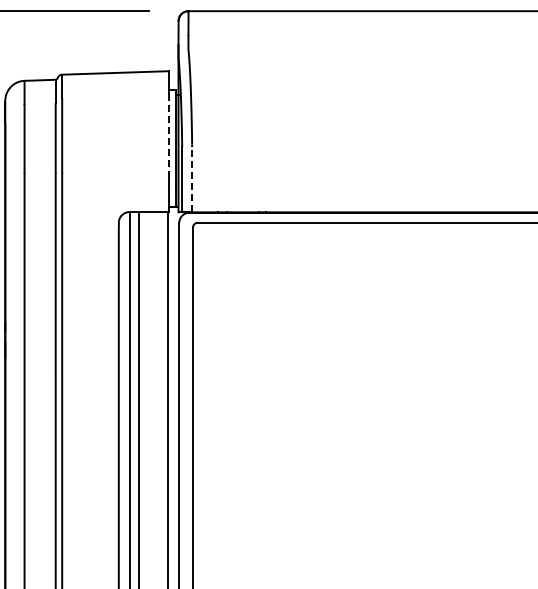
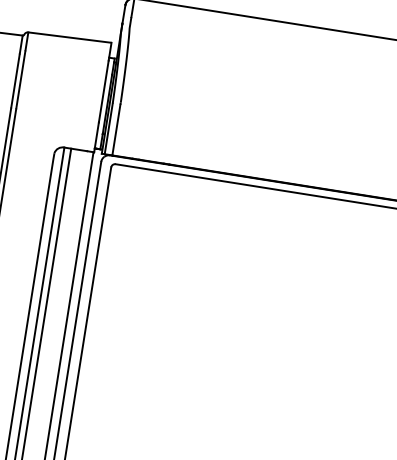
line: (168, 133) -> (103, 91), dashed -> solid
line: (192, 179) -> (116, 129), dashed -> solid

